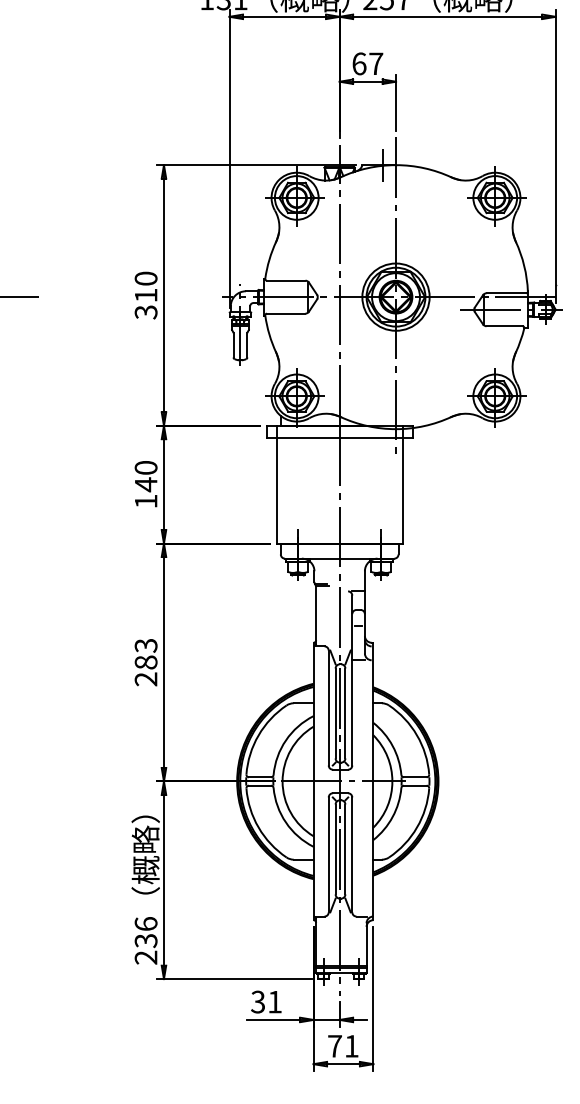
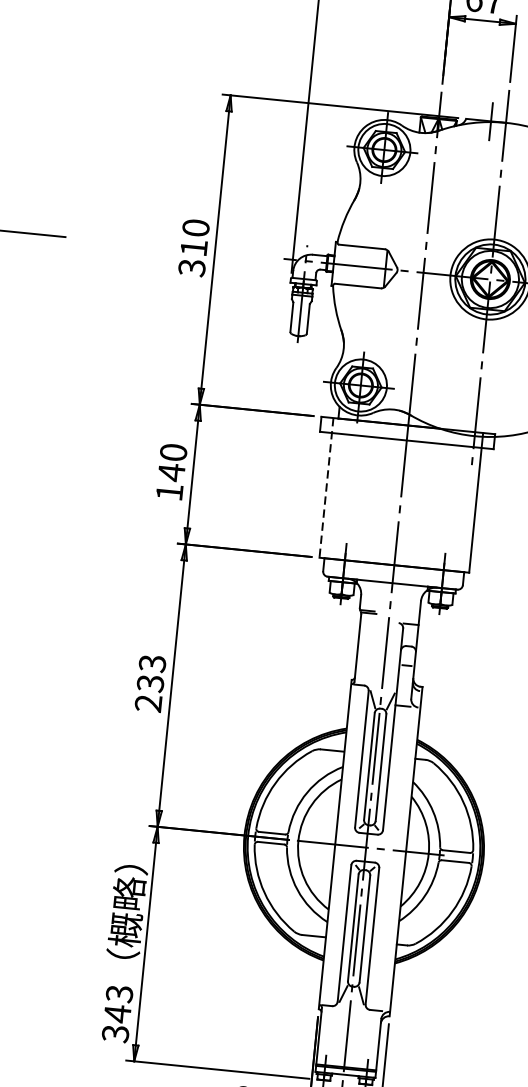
line: (276, 484) -> (326, 487), solid -> dashed
text: (145, 662) -> (149, 683), 283 -> 233
text: (145, 940) -> (116, 1013), 236 -> 343

